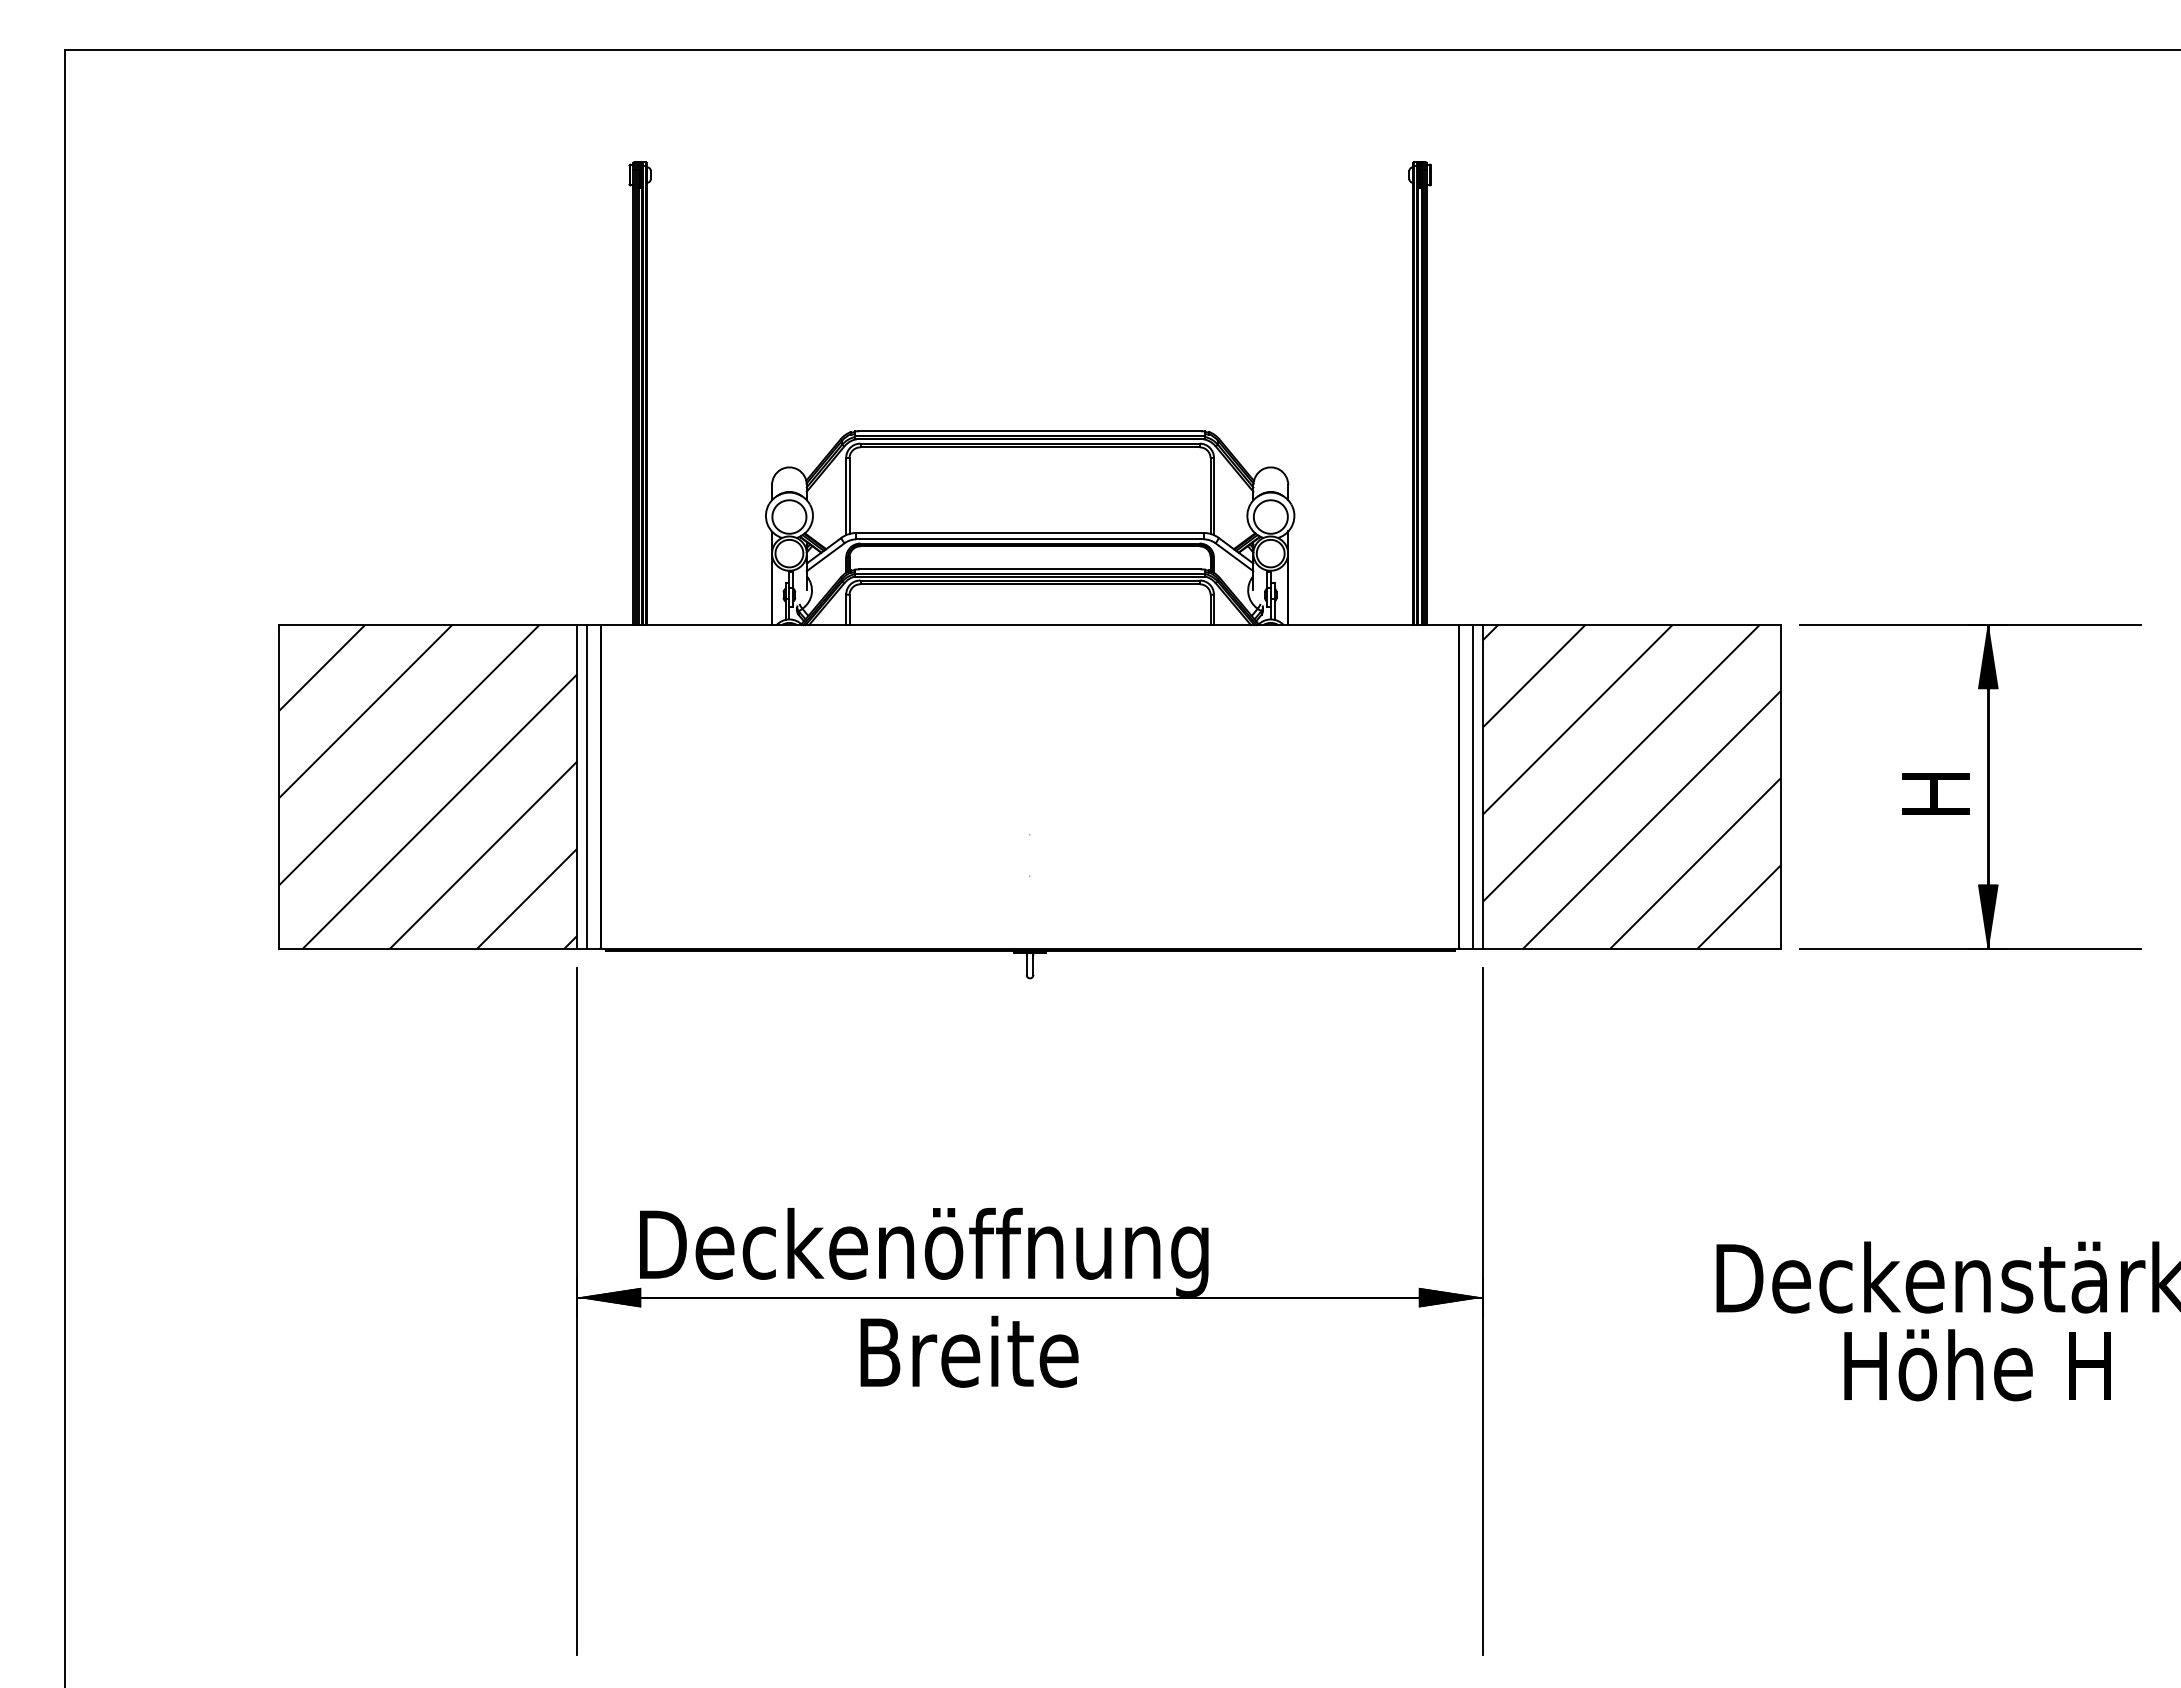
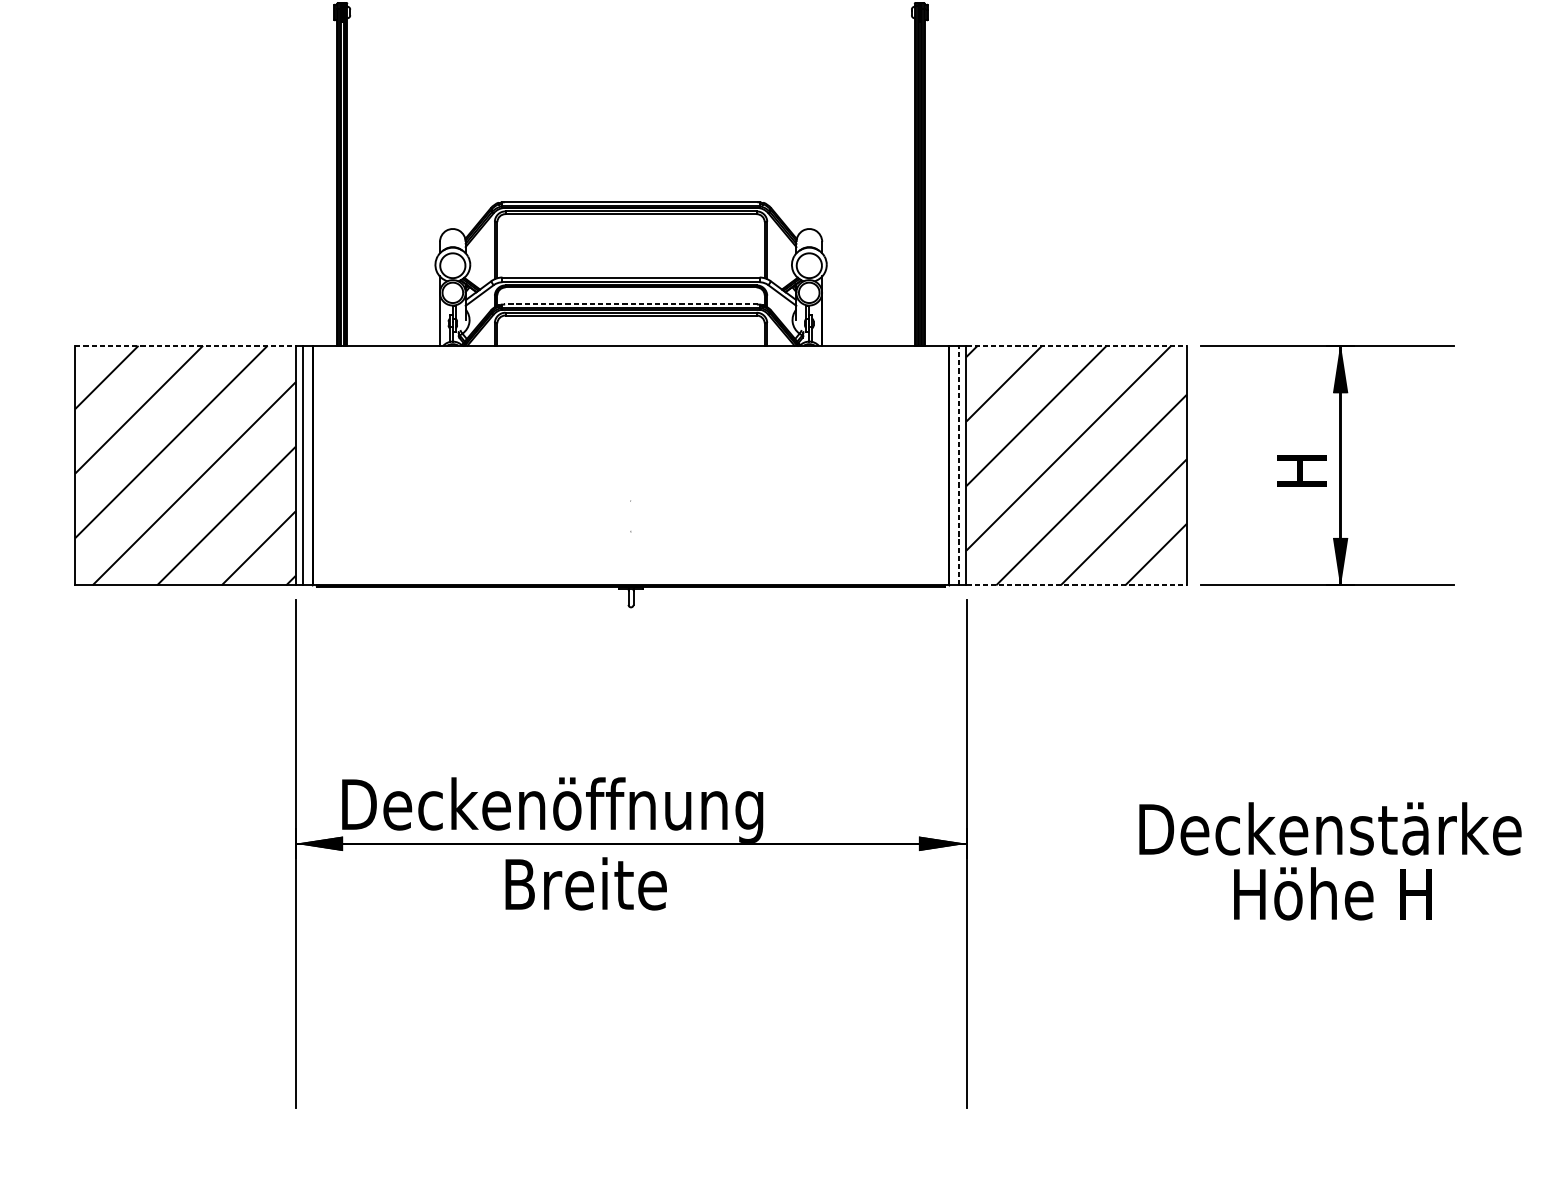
line: (1029, 569) -> (630, 304), solid -> dashed
line: (428, 625) -> (185, 346), solid -> dashed
line: (1631, 625) -> (1076, 346), solid -> dashed
line: (1473, 786) -> (959, 465), solid -> dashed
line: (1631, 948) -> (1076, 585), solid -> dashed

